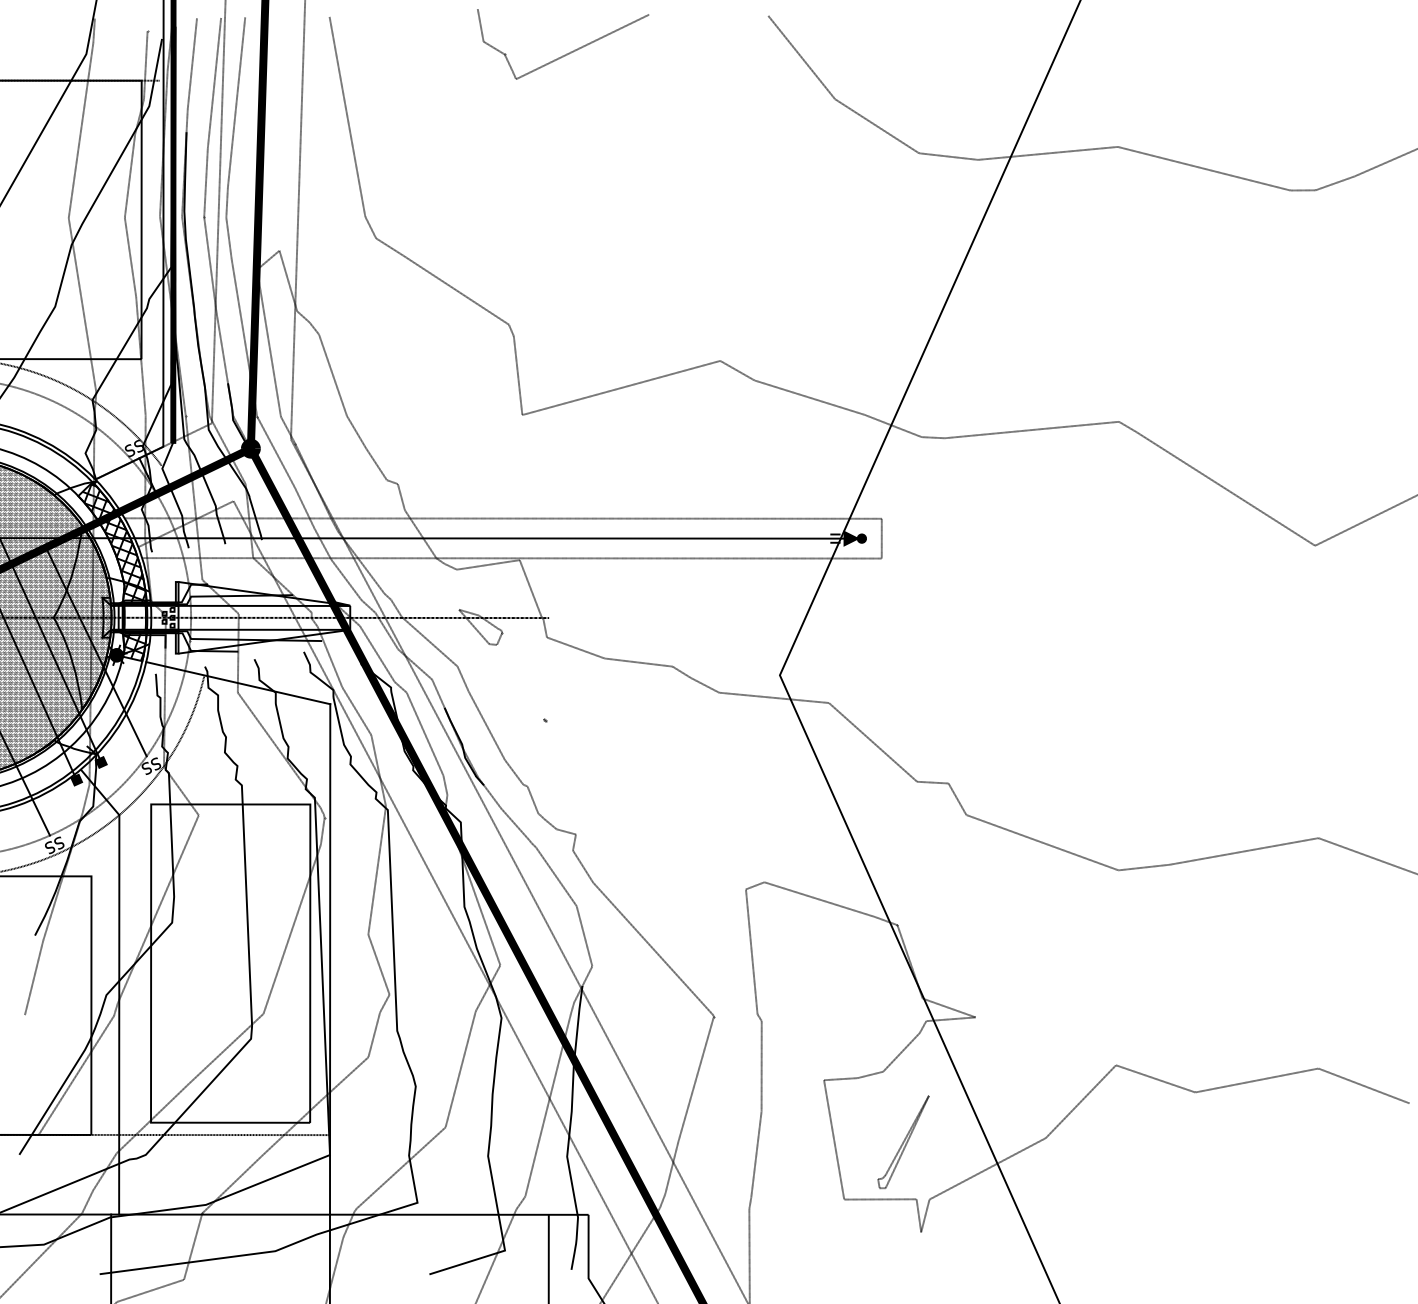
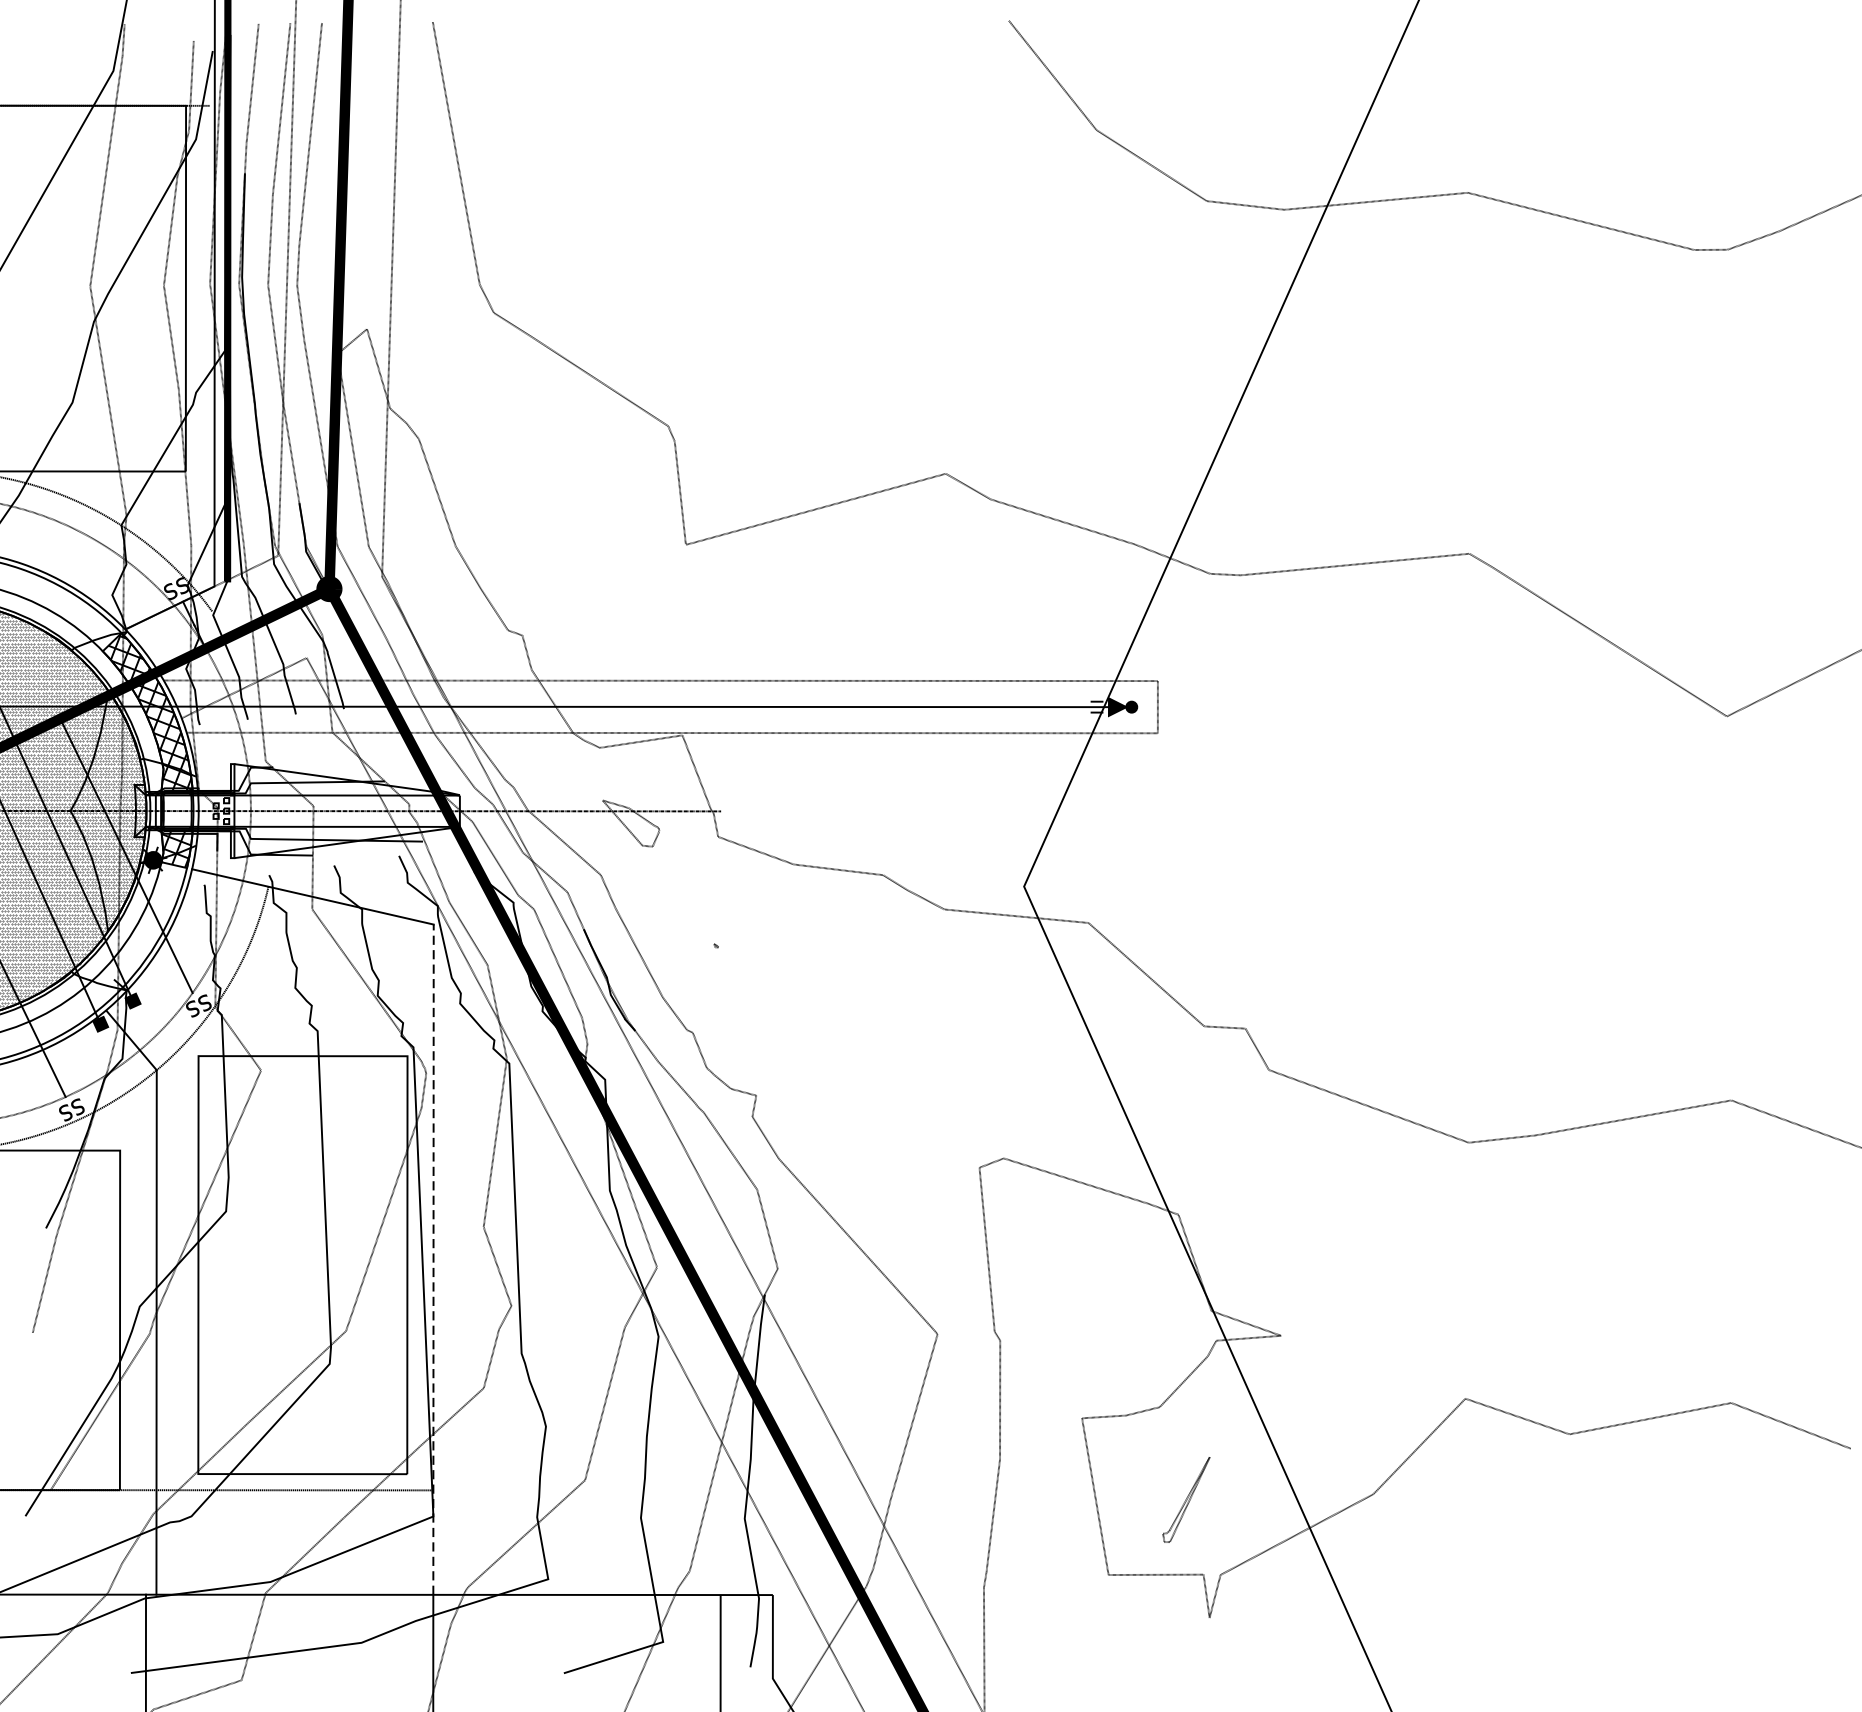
curve: (566, 53) -> (743, 70), removed
line: (330, 958) -> (433, 1258), solid -> dashed
part: (903, 1142) -> (1186, 1500), size x0.7

